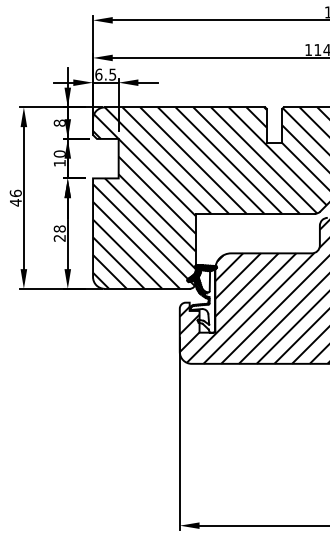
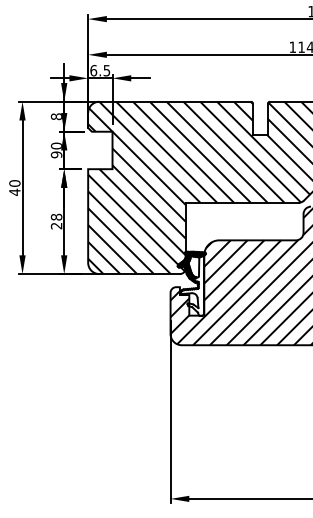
text: (59, 162) -> (56, 154), 10 -> 90
text: (15, 192) -> (14, 182), 46 -> 40

